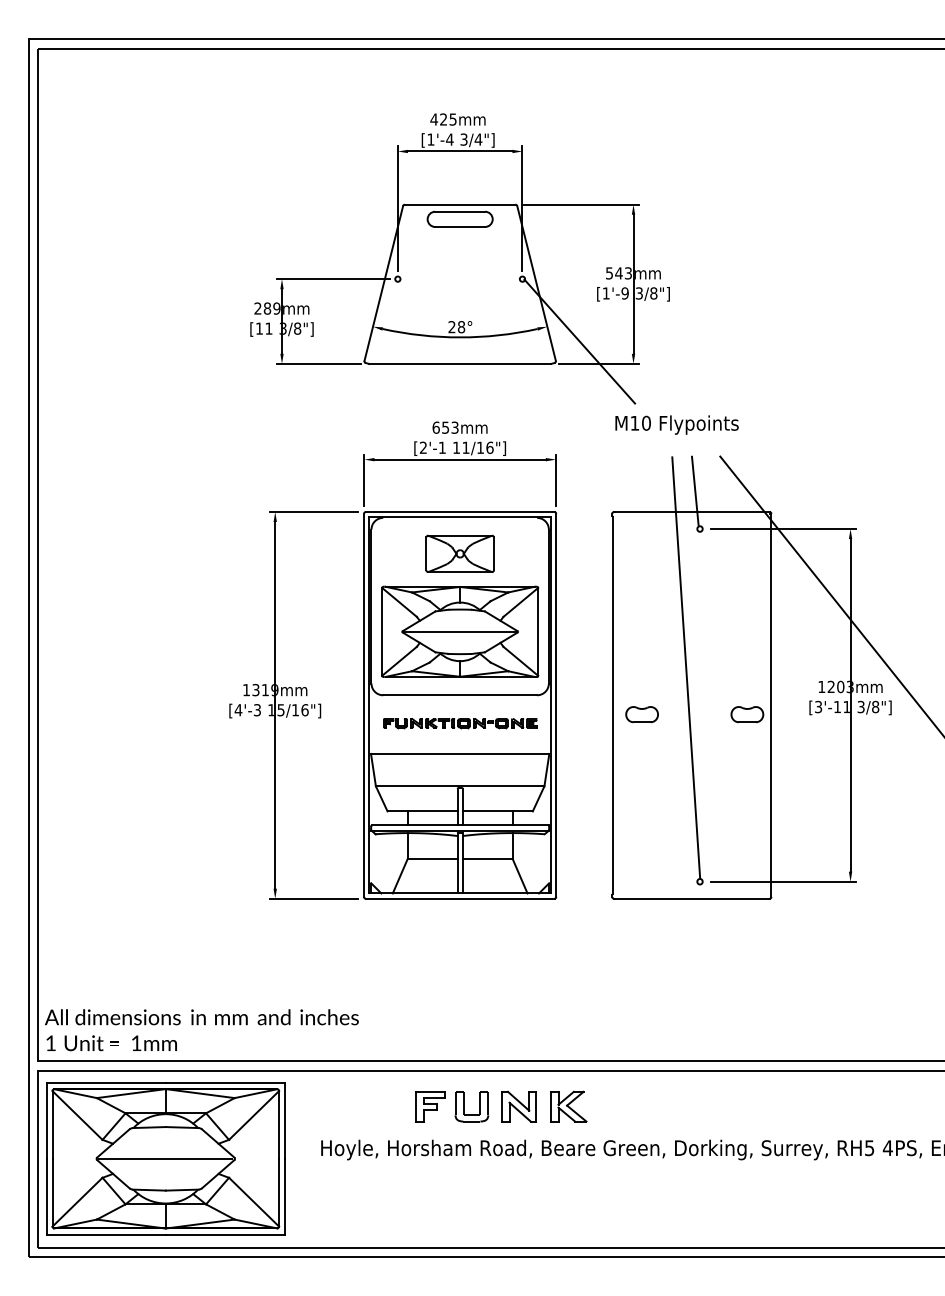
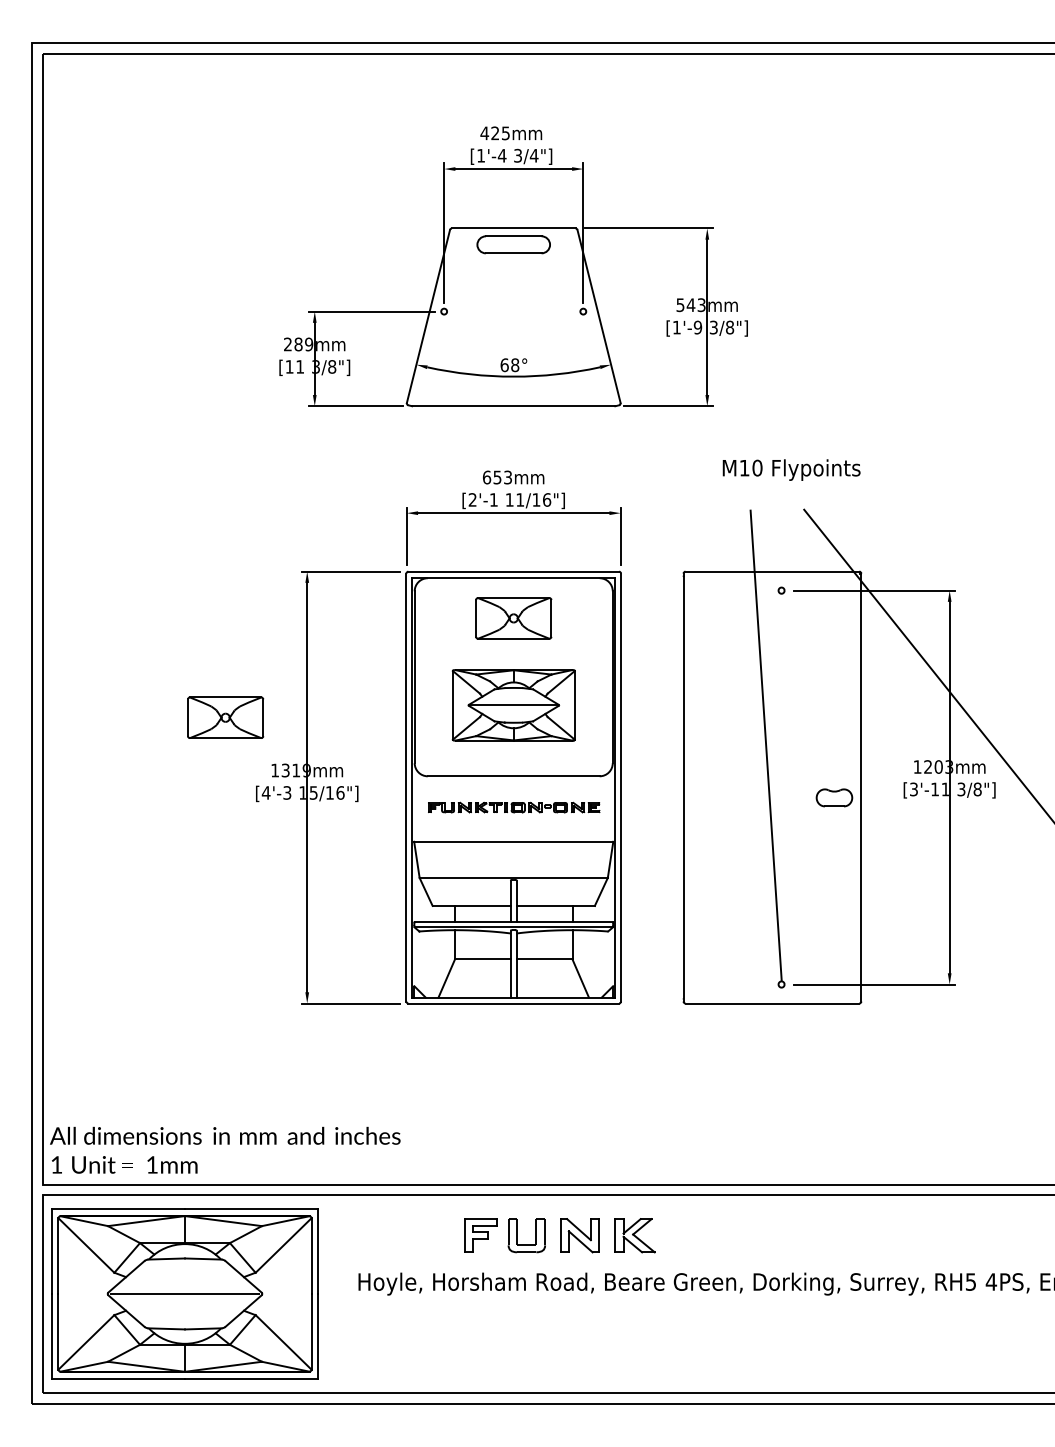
text: (451, 327) -> (504, 365), 28° -> 68°
line: (579, 341) -> (646, 381), removed
text: (676, 424) -> (791, 469), moved
line: (695, 490) -> (776, 547), removed
part: (460, 631) -> (514, 705), size x0.7
part: (201, 642) -> (224, 717), added
part: (641, 714) -> (716, 797), removed

